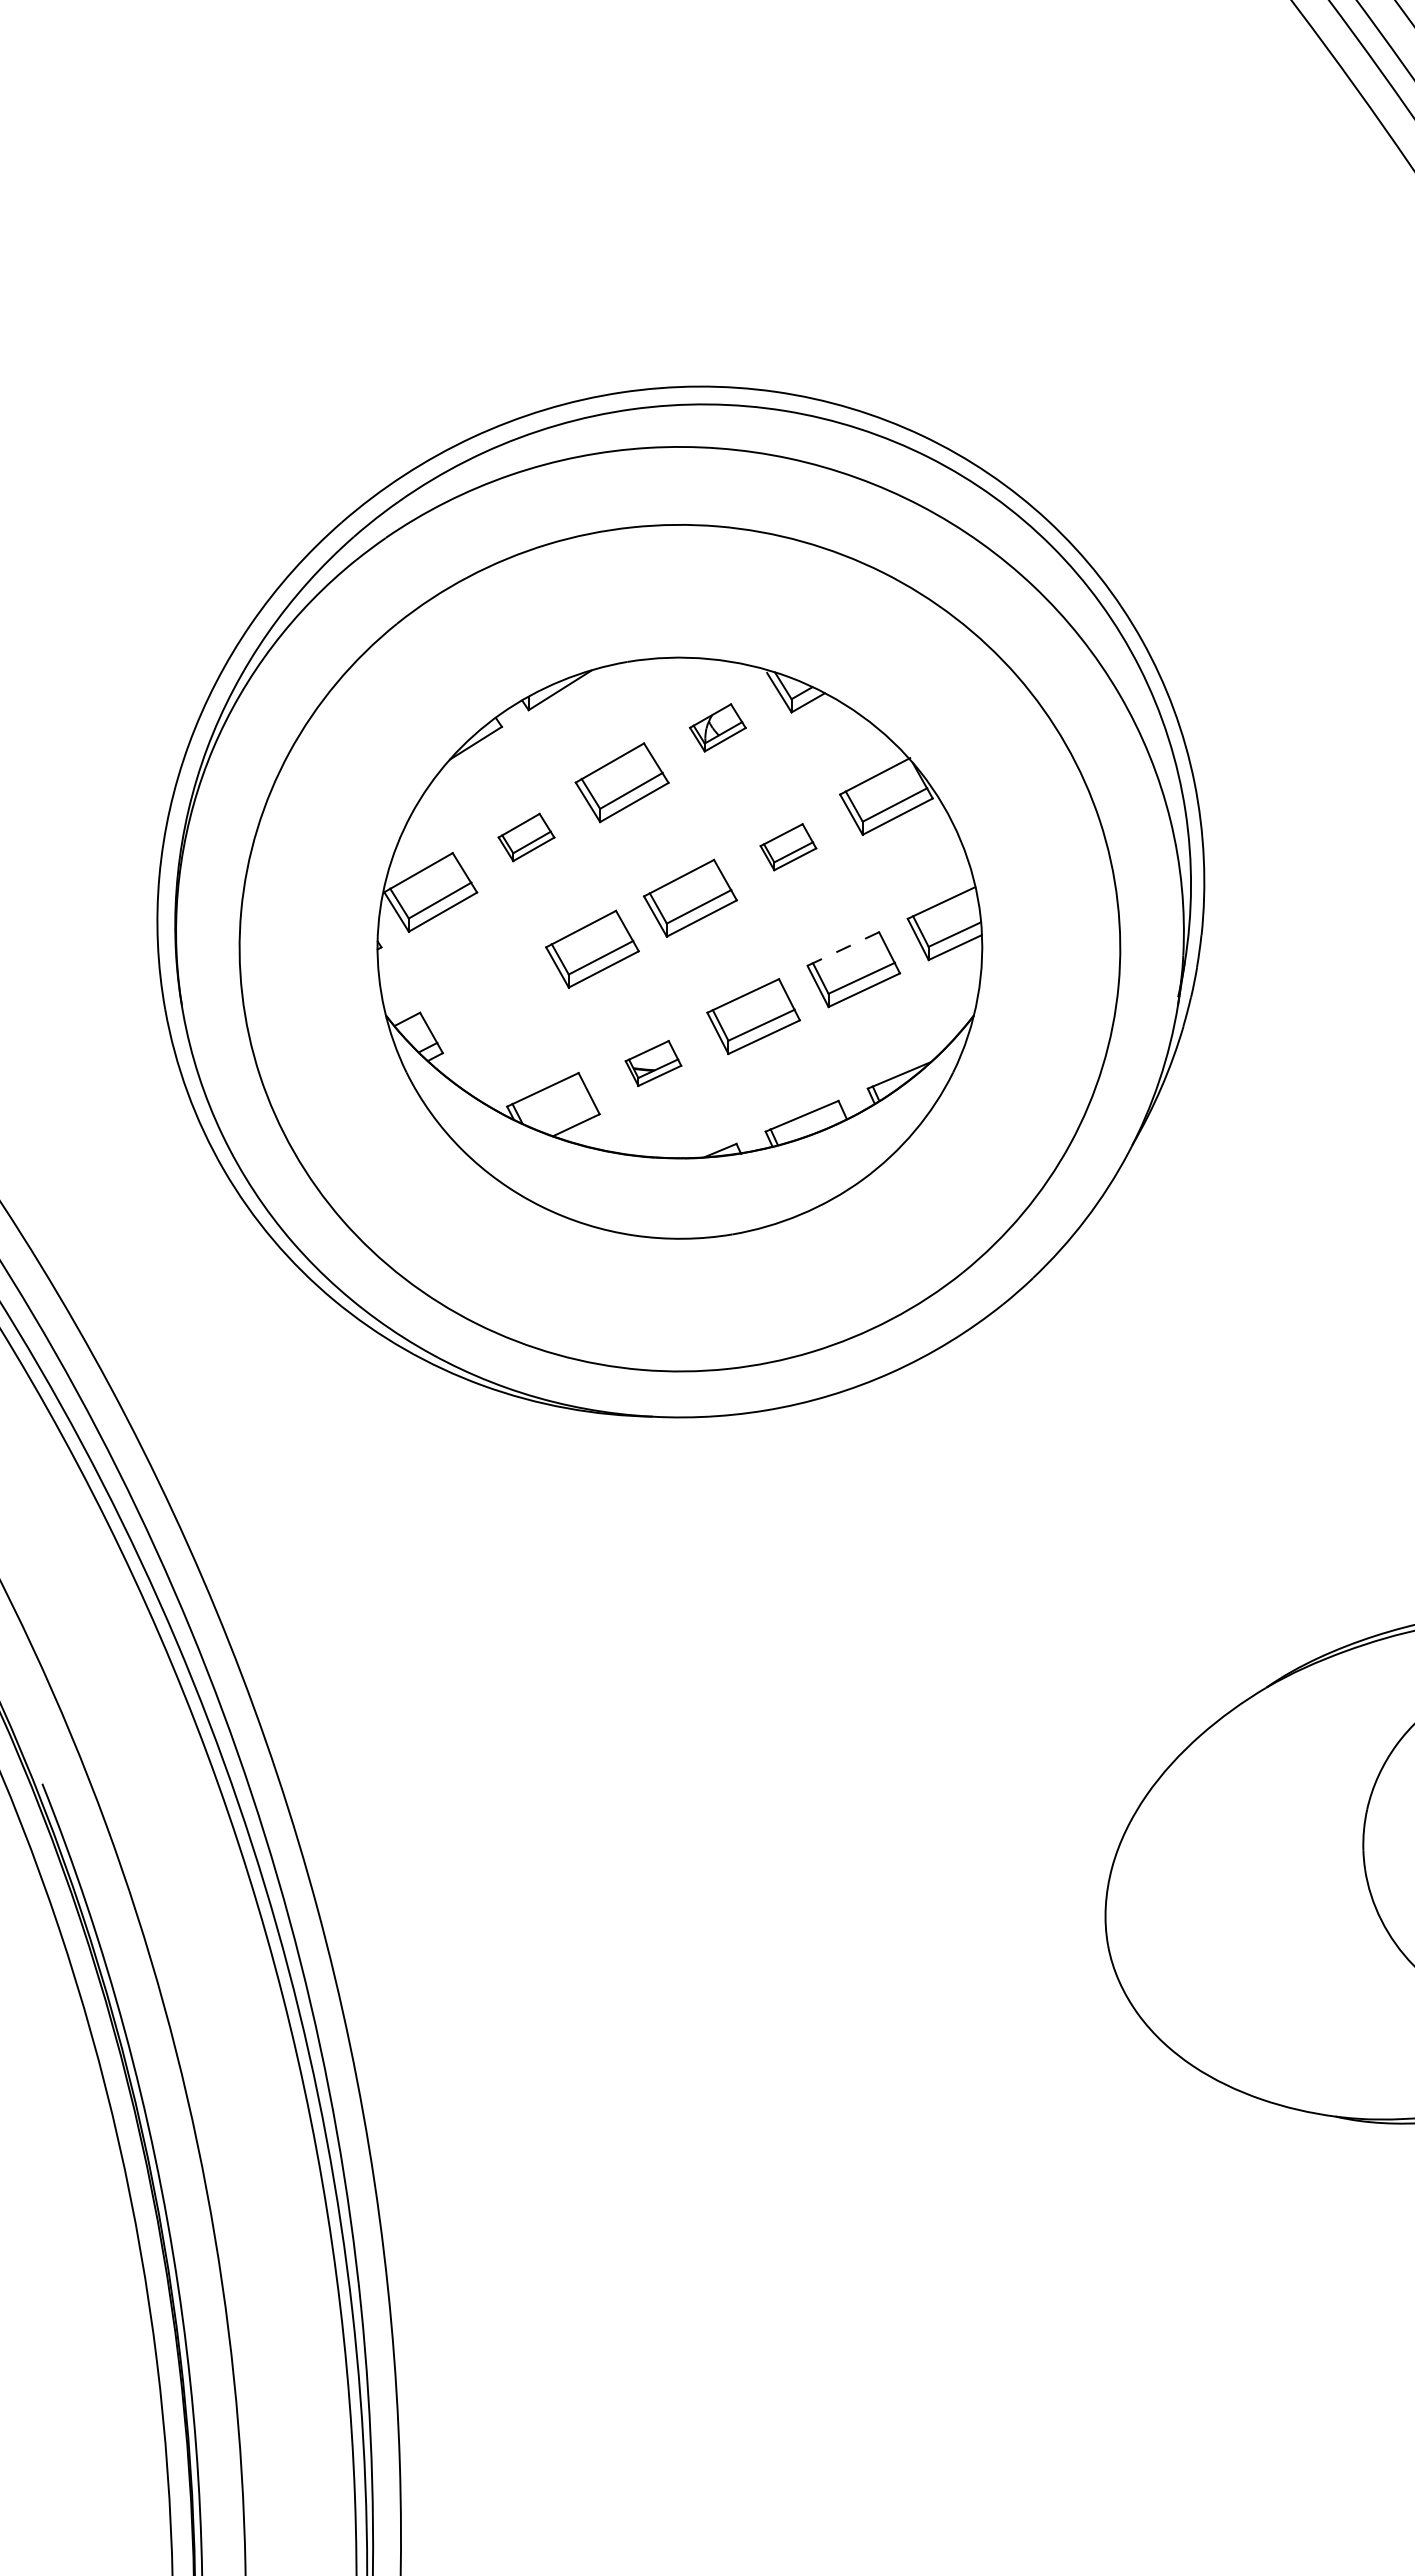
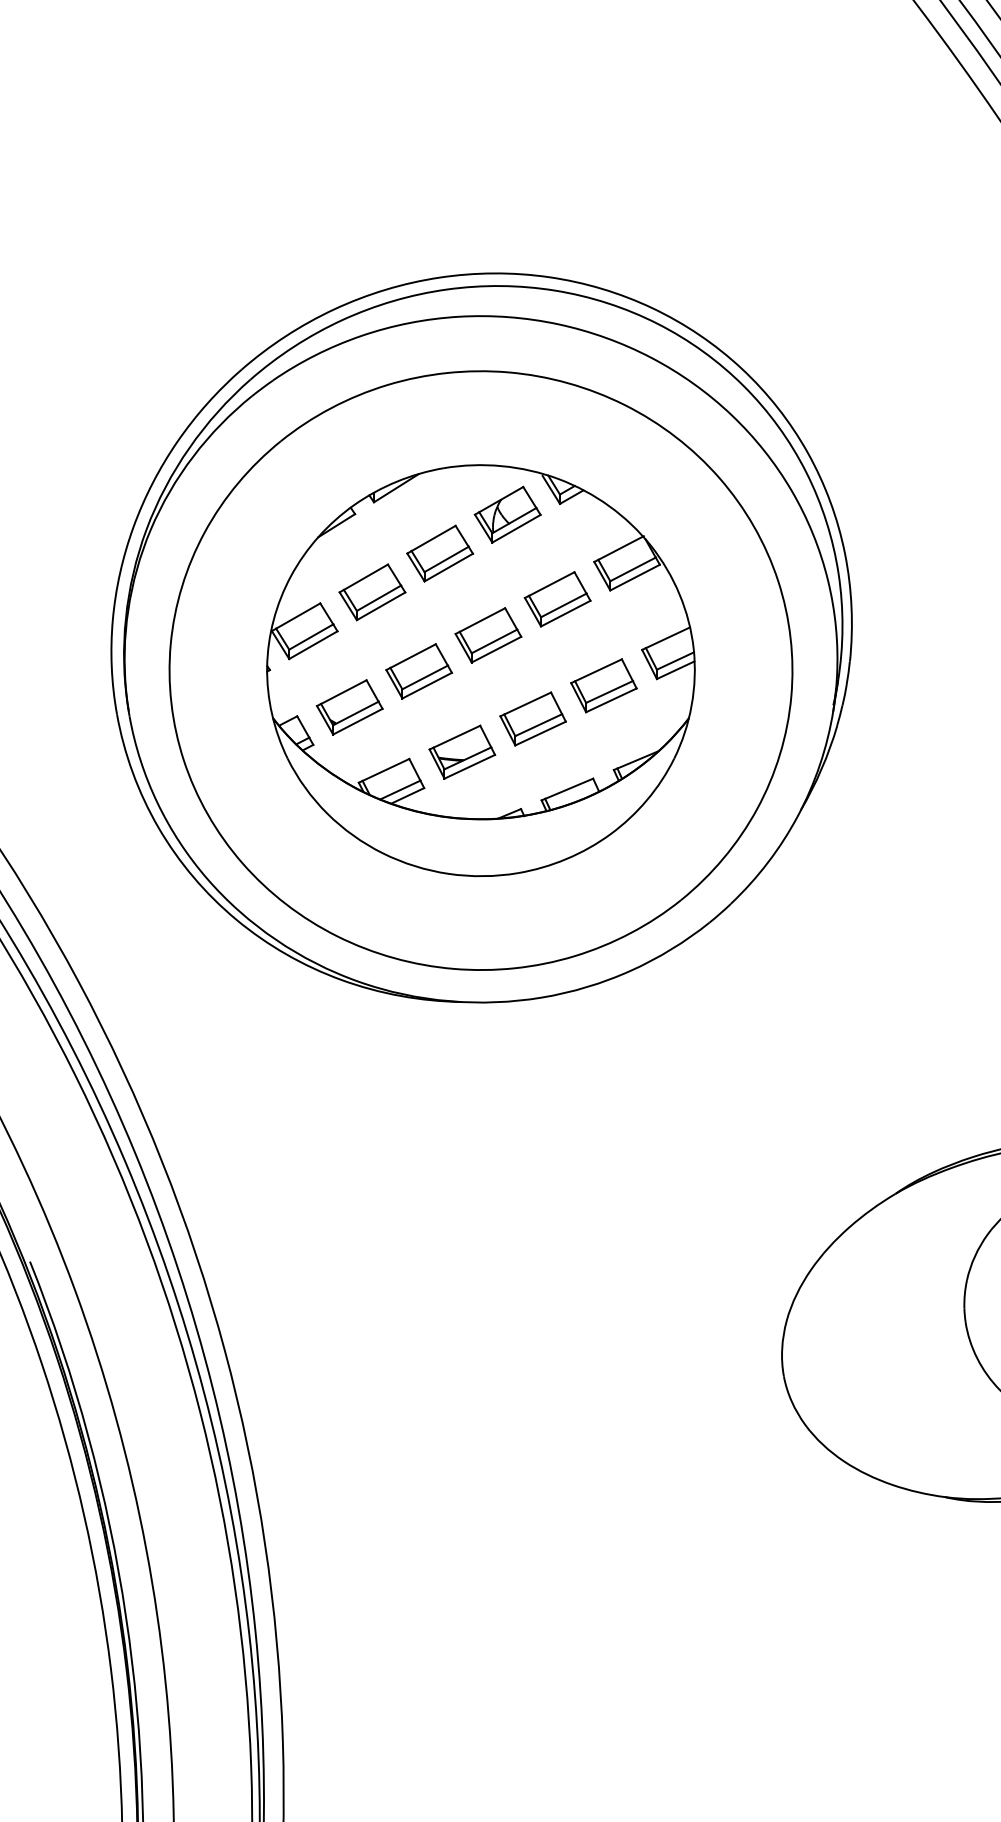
part: (717, 727) -> (507, 514), size x1.67
part: (526, 837) -> (372, 592), size x1.67
part: (788, 846) -> (557, 598), size x1.67
line: (843, 949) -> (596, 671), dashed -> solid
part: (494, 999) -> (349, 706), added
part: (653, 1063) -> (462, 752), size x1.67
line: (565, 1116) -> (400, 789), added

